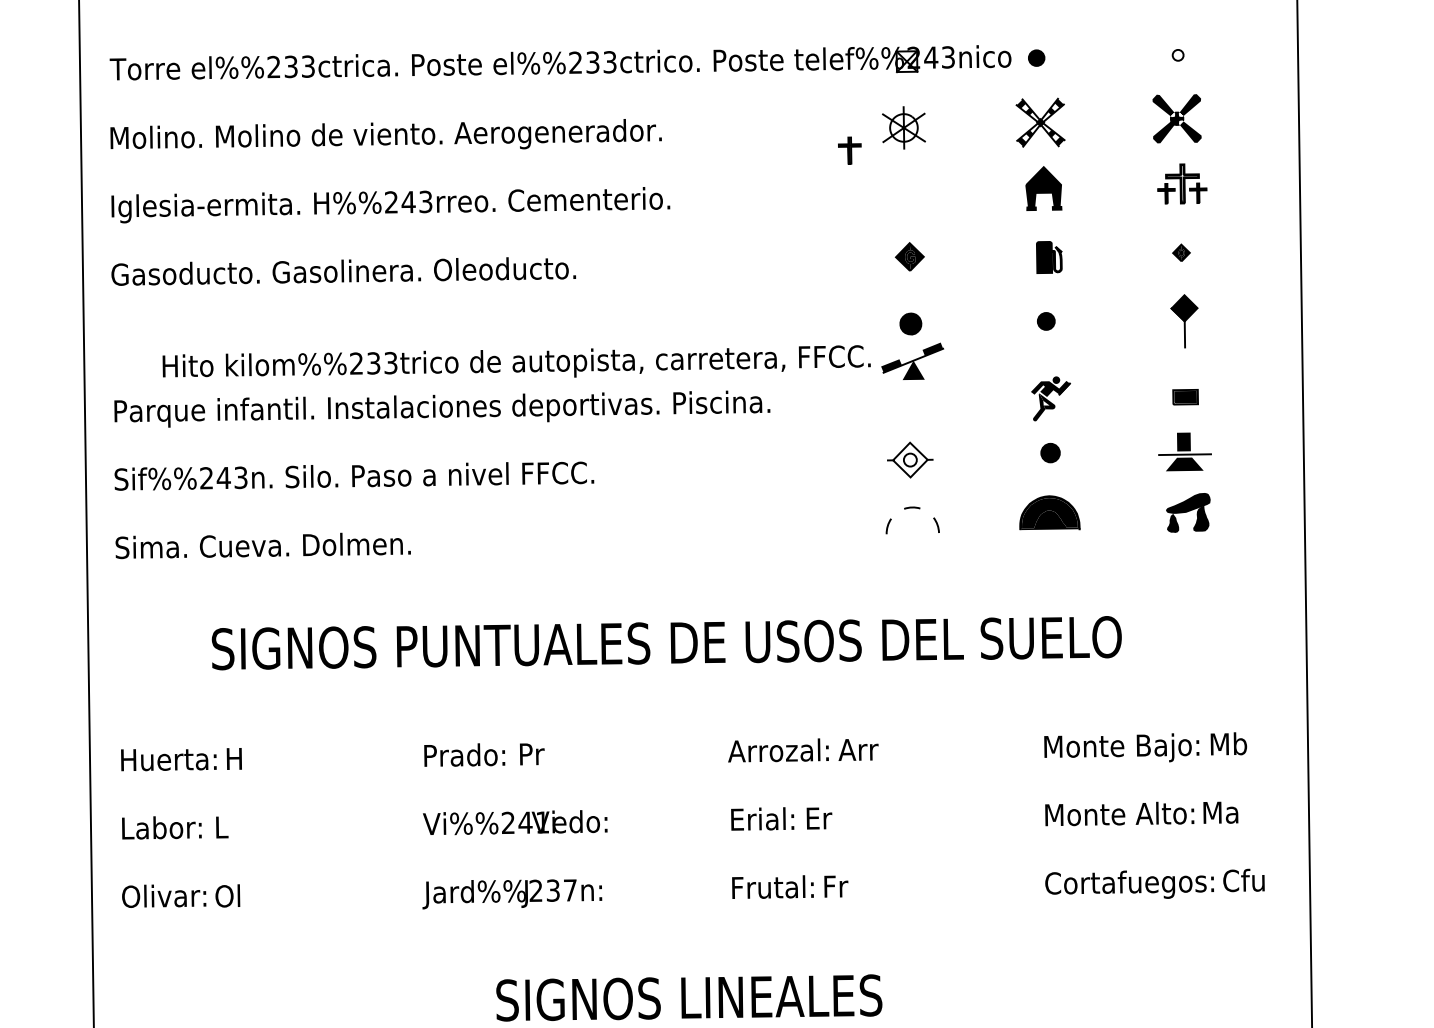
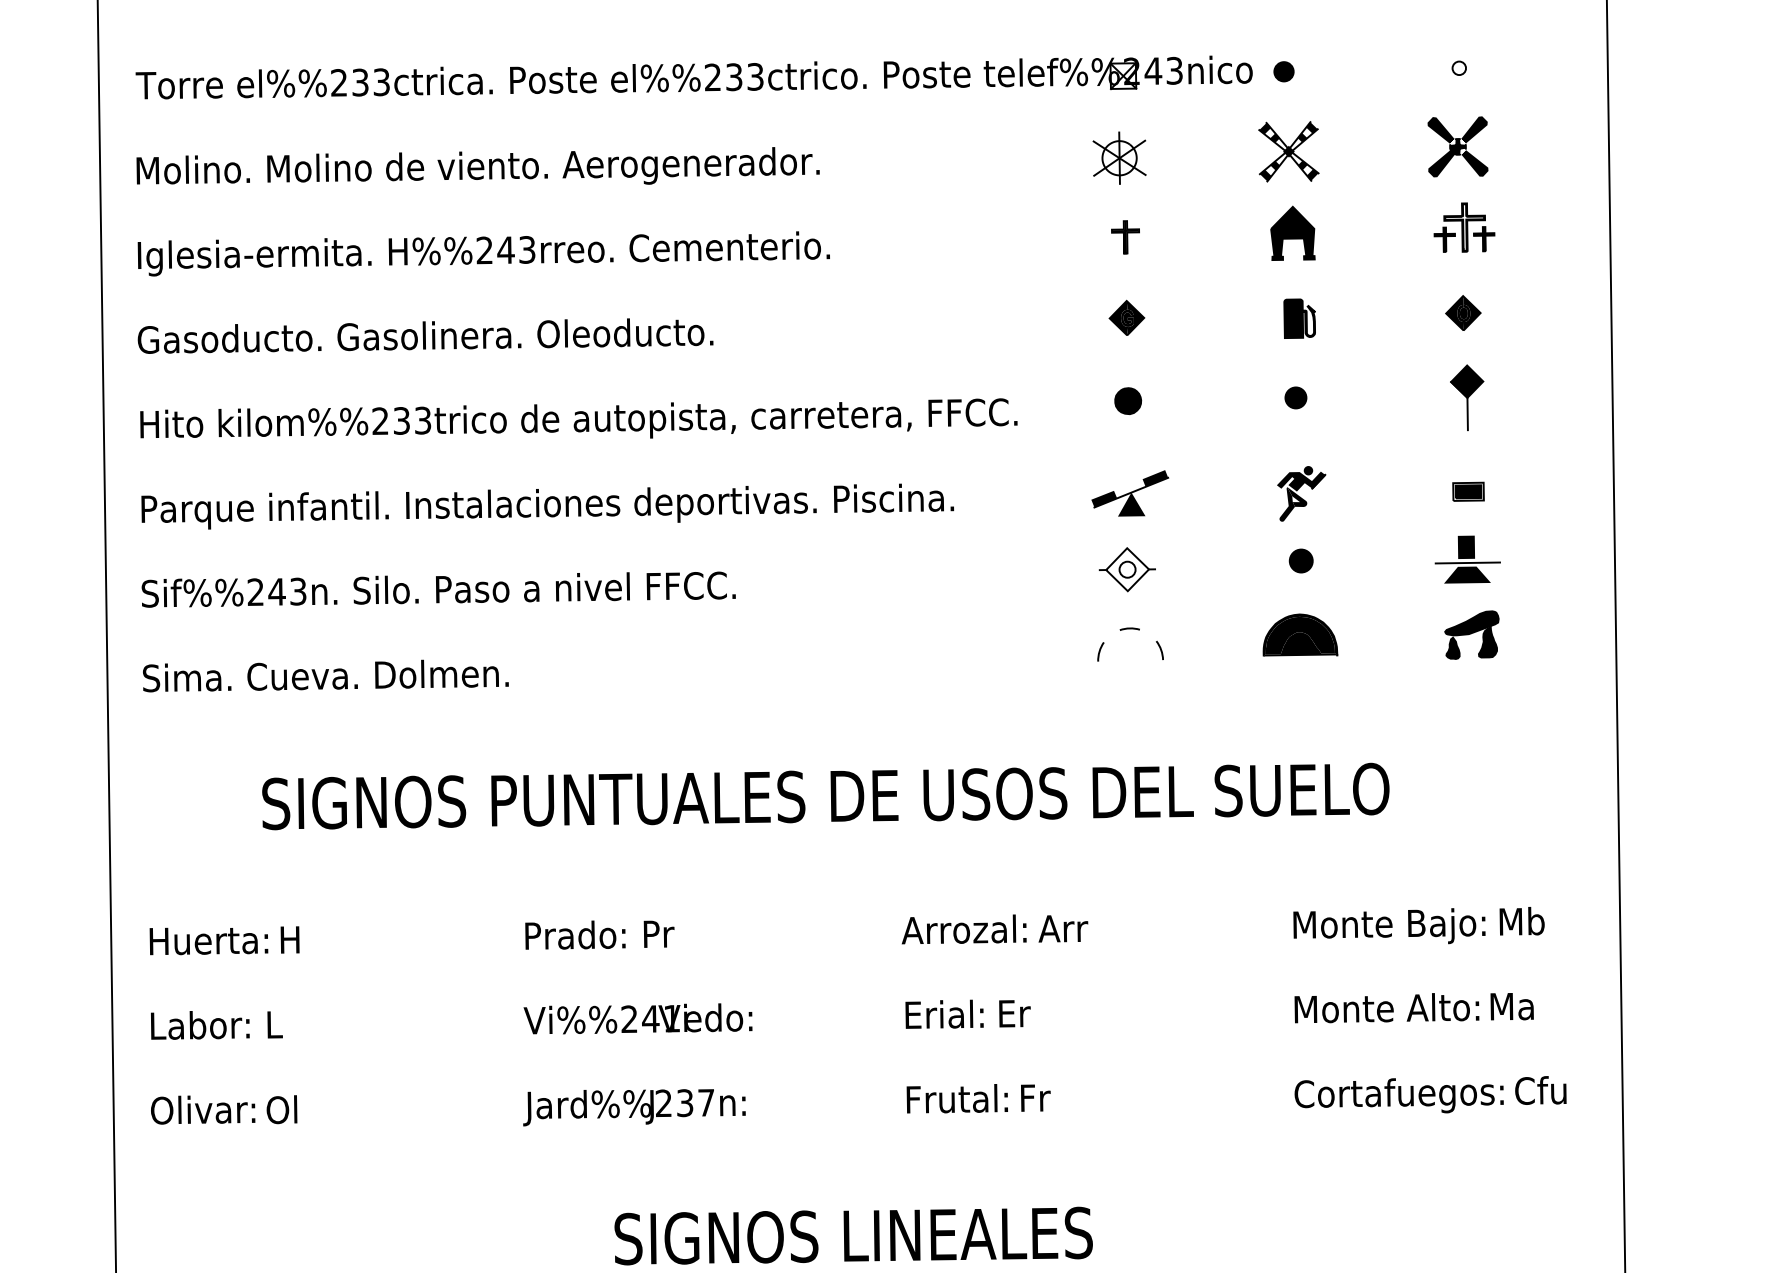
part: (849, 150) -> (1125, 237), moved
part: (1181, 252) -> (1463, 312), size x1.67
text: (516, 361) -> (578, 418), moved
part: (912, 361) -> (1130, 493), moved

